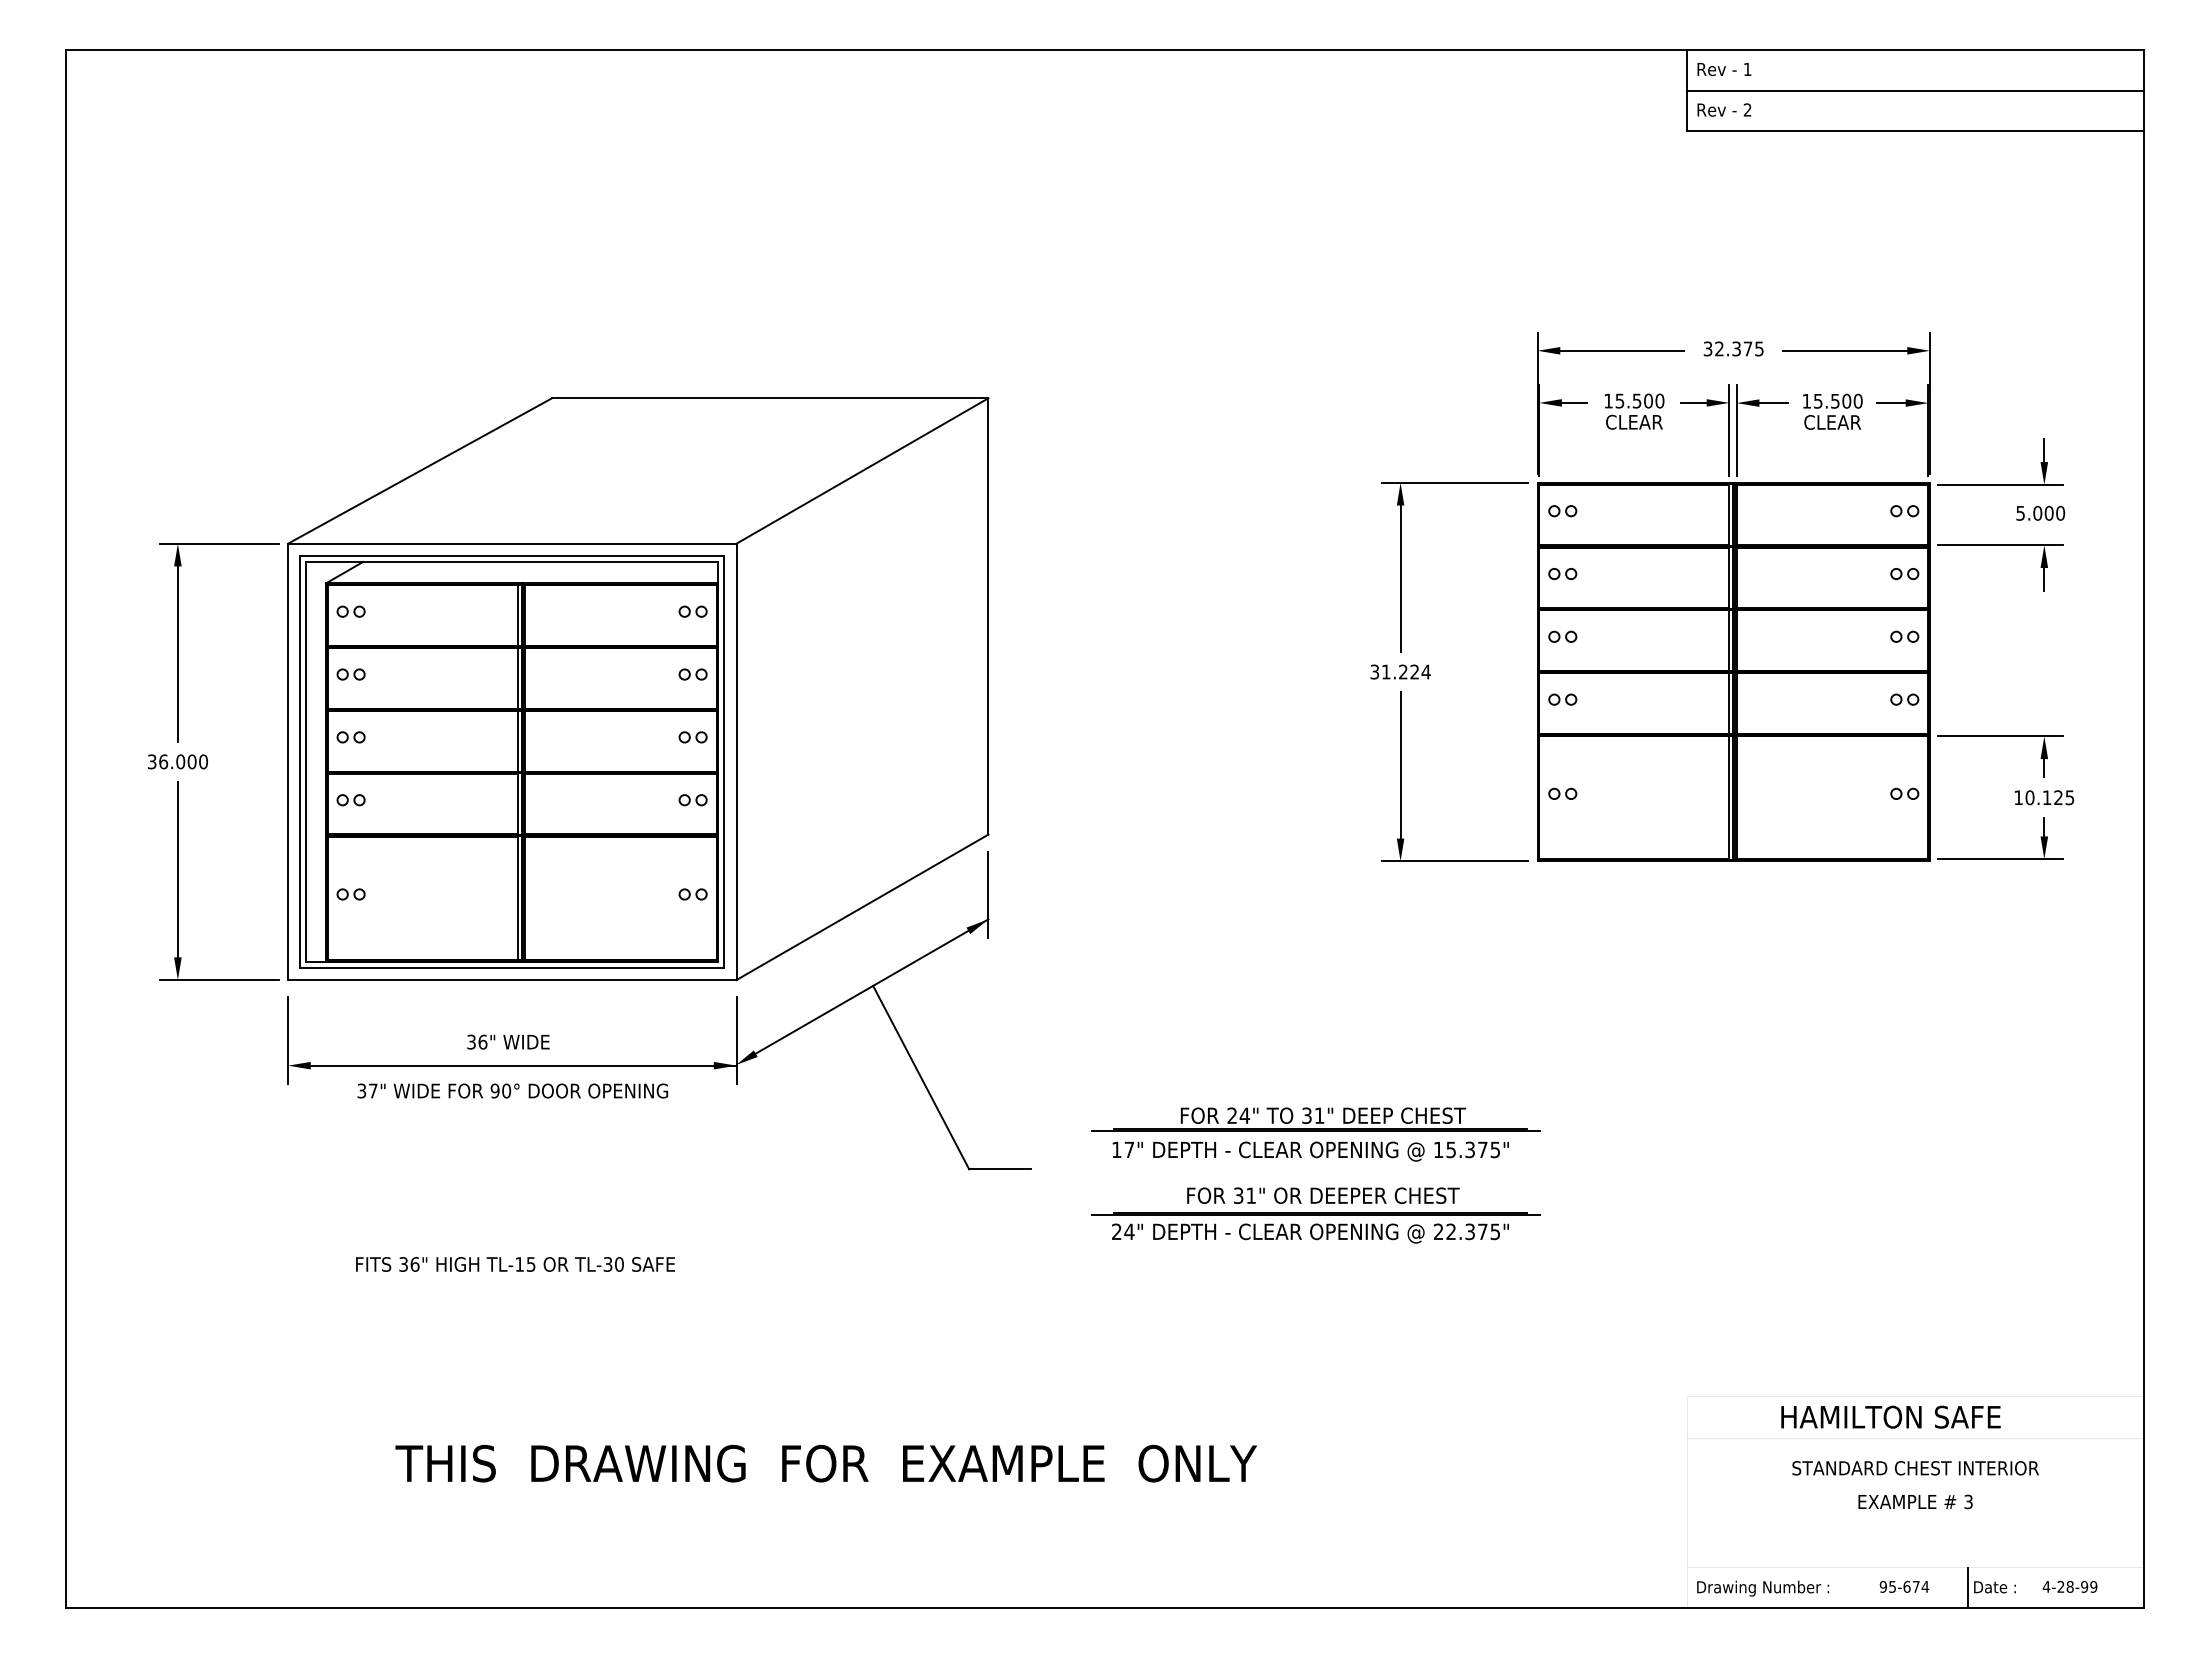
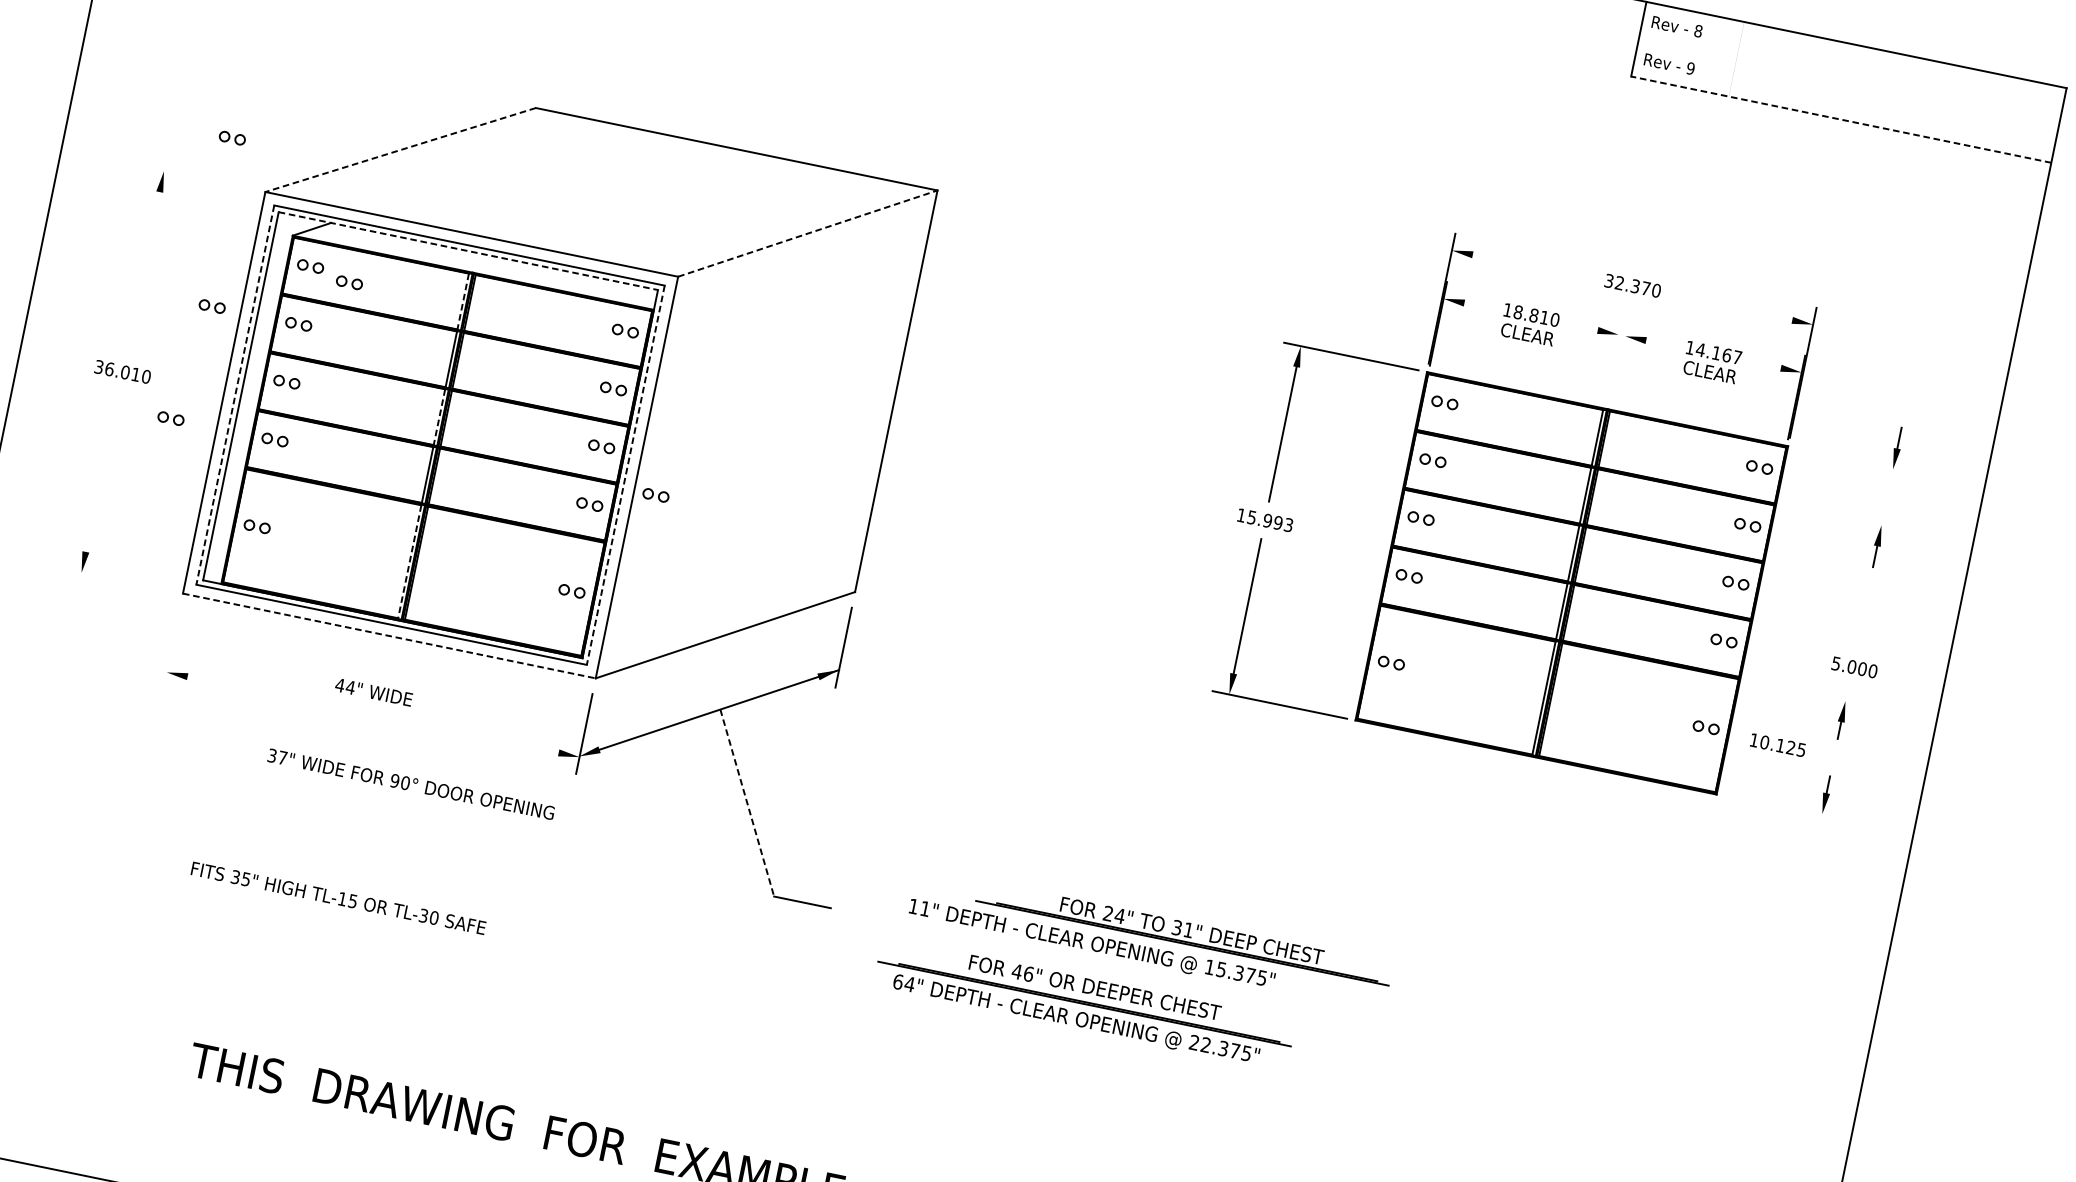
text: (1747, 69) -> (1698, 31), 1 -> 8
line: (1915, 90) -> (1848, 82), removed
text: (1747, 109) -> (1690, 68), 2 -> 9
line: (1914, 131) -> (1840, 119), solid -> dashed
text: (1759, 348) -> (1656, 290), 32.375 -> 32.370
line: (1622, 350) -> (1530, 266), removed
line: (1845, 350) -> (1735, 308), removed
text: (1633, 400) -> (1530, 314), 15.500 -> 18.810
text: (1837, 400) -> (1718, 352), 15.500 -> 14.167
line: (1574, 402) -> (1476, 305), removed
line: (1693, 402) -> (1585, 327), removed
line: (1773, 403) -> (1659, 343), removed
line: (1891, 403) -> (1767, 365), removed
line: (1729, 429) -> (1613, 359), removed
line: (1736, 429) -> (1620, 360), removed
line: (862, 470) -> (807, 233), solid -> dashed
line: (420, 471) -> (400, 150), solid -> dashed
line: (1999, 484) -> (1851, 460), removed
part: (241, 494) -> (231, 137), added
text: (2040, 512) -> (1854, 666), moved
line: (218, 543) -> (201, 178), removed
line: (1999, 545) -> (1840, 517), removed
line: (512, 561) -> (468, 250), solid -> dashed
line: (517, 616) -> (462, 302), solid -> dashed
part: (394, 620) -> (348, 282), added
line: (177, 653) -> (142, 272), removed
text: (1400, 671) -> (1265, 519), 31.224 -> 15.993
part: (256, 674) -> (211, 306), added
line: (1999, 736) -> (1804, 692), removed
line: (517, 741) -> (439, 417), solid -> dashed
text: (191, 761) -> (135, 374), 36.000 -> 36.010
line: (300, 762) -> (235, 395), solid -> dashed
line: (724, 762) -> (625, 475), solid -> dashed
part: (759, 776) -> (655, 495), added
text: (2044, 797) -> (1778, 745), moved
part: (237, 800) -> (170, 418), added
line: (1999, 859) -> (1780, 806), removed
line: (177, 869) -> (102, 470), removed
line: (517, 898) -> (409, 561), solid -> dashed
line: (218, 980) -> (118, 580), removed
line: (512, 980) -> (389, 636), solid -> dashed
line: (288, 1040) -> (171, 649), removed
text: (476, 1041) -> (344, 685), 36" -> 44"
line: (523, 1065) -> (383, 716), removed
line: (921, 1077) -> (747, 802), solid -> dashed
text: (512, 1090) -> (411, 783), moved
part: (1315, 1119) -> (1184, 932), moved
text: (1129, 1149) -> (925, 908), 17" -> 11"
text: (1244, 1195) -> (1022, 972), 31" -> 46"
text: (1116, 1231) -> (897, 981), 24" -> 64"
text: (414, 1264) -> (245, 879), 36" -> 35"

